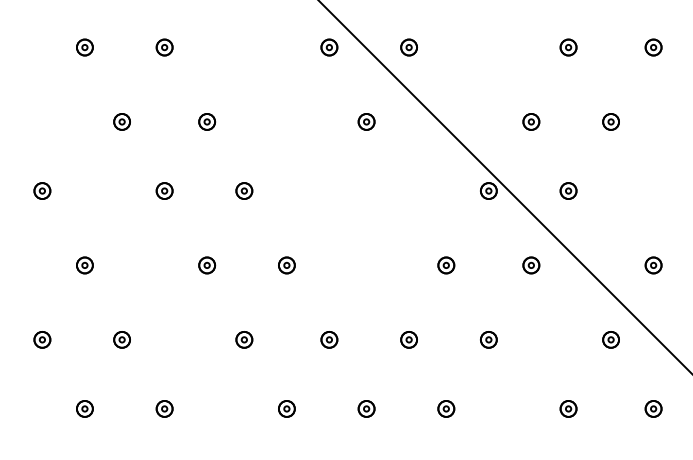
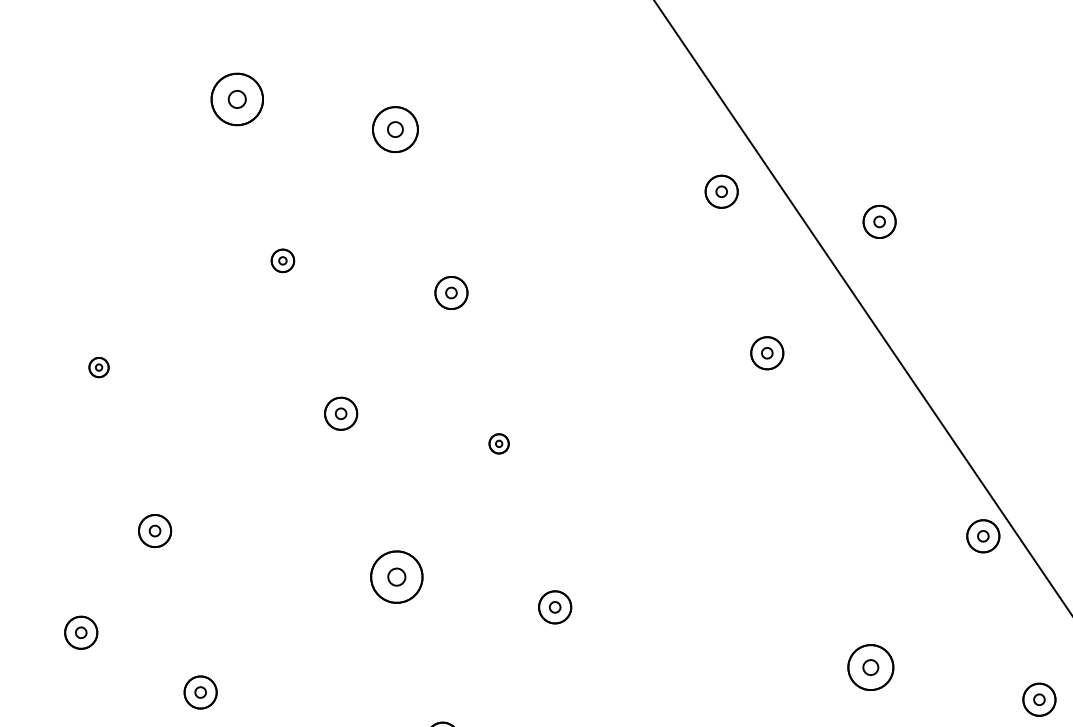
part: (84, 47) -> (236, 99), size x1.6
part: (164, 47) -> (395, 129), size x1.4
part: (121, 121) -> (281, 259), size x0.7
part: (42, 190) -> (99, 366), size x0.6
part: (244, 190) -> (499, 442), size x0.6
part: (207, 265) -> (397, 577), size x1.6
part: (446, 265) -> (871, 667), size x1.4
part: (42, 339) -> (81, 632), moved

